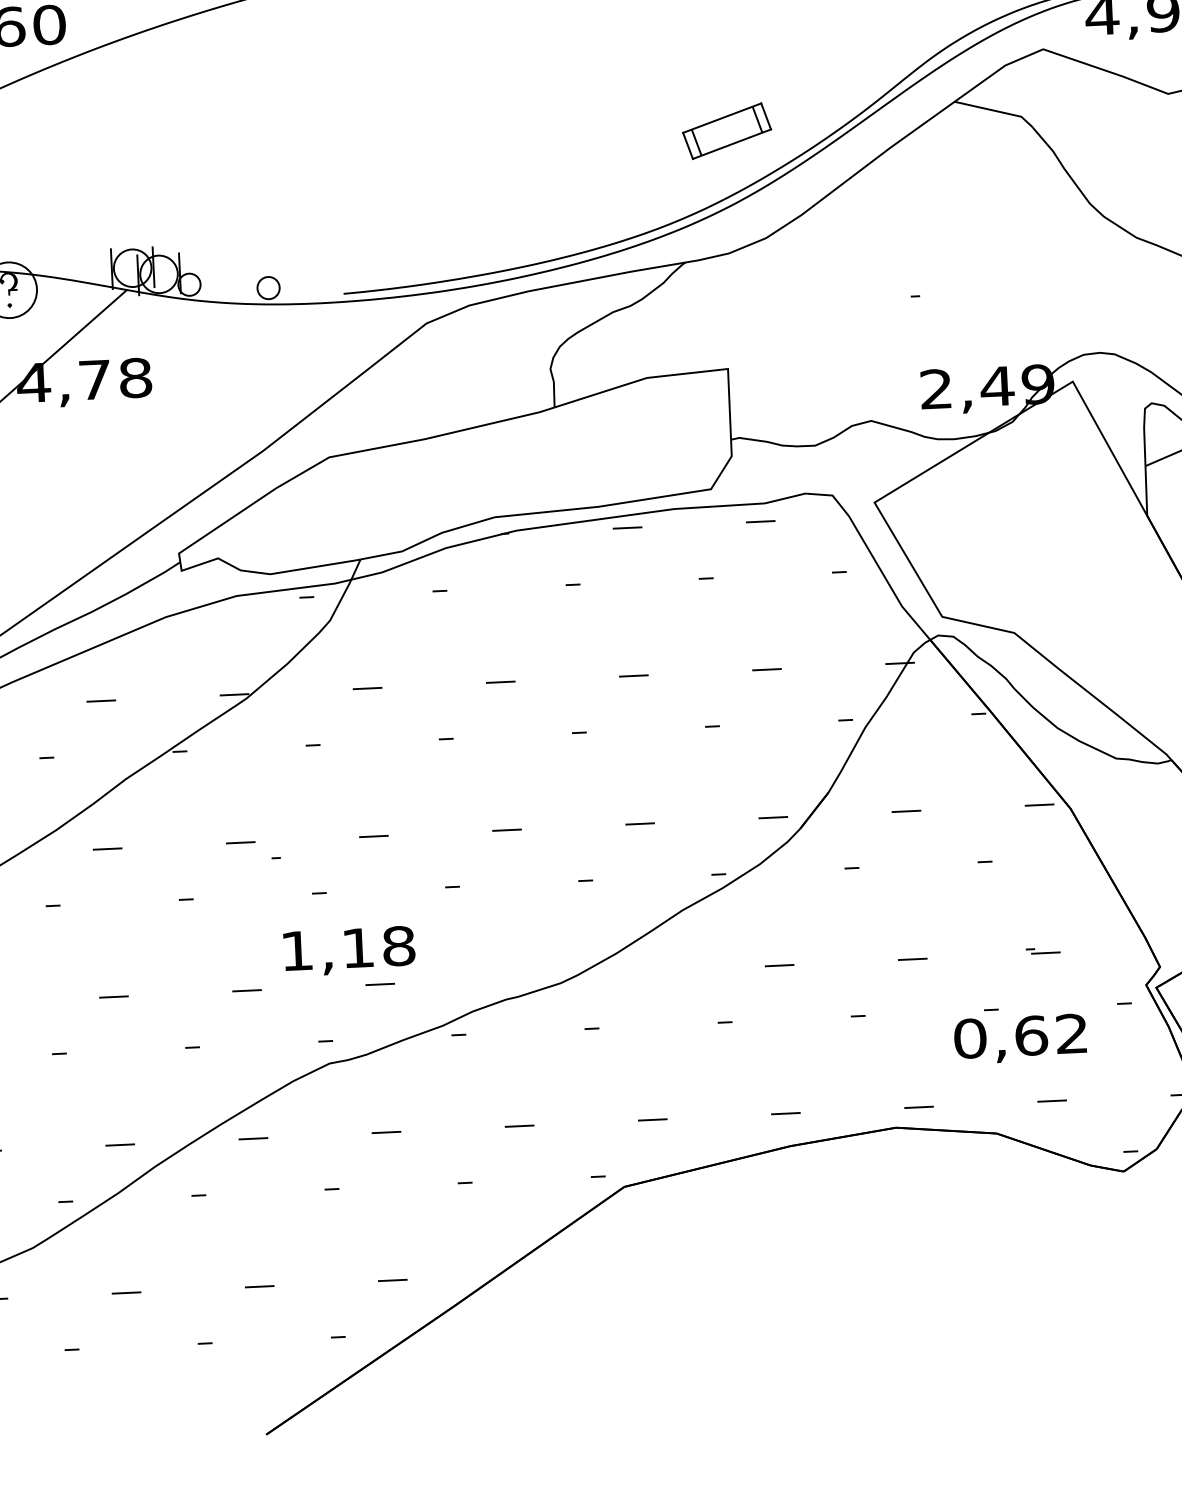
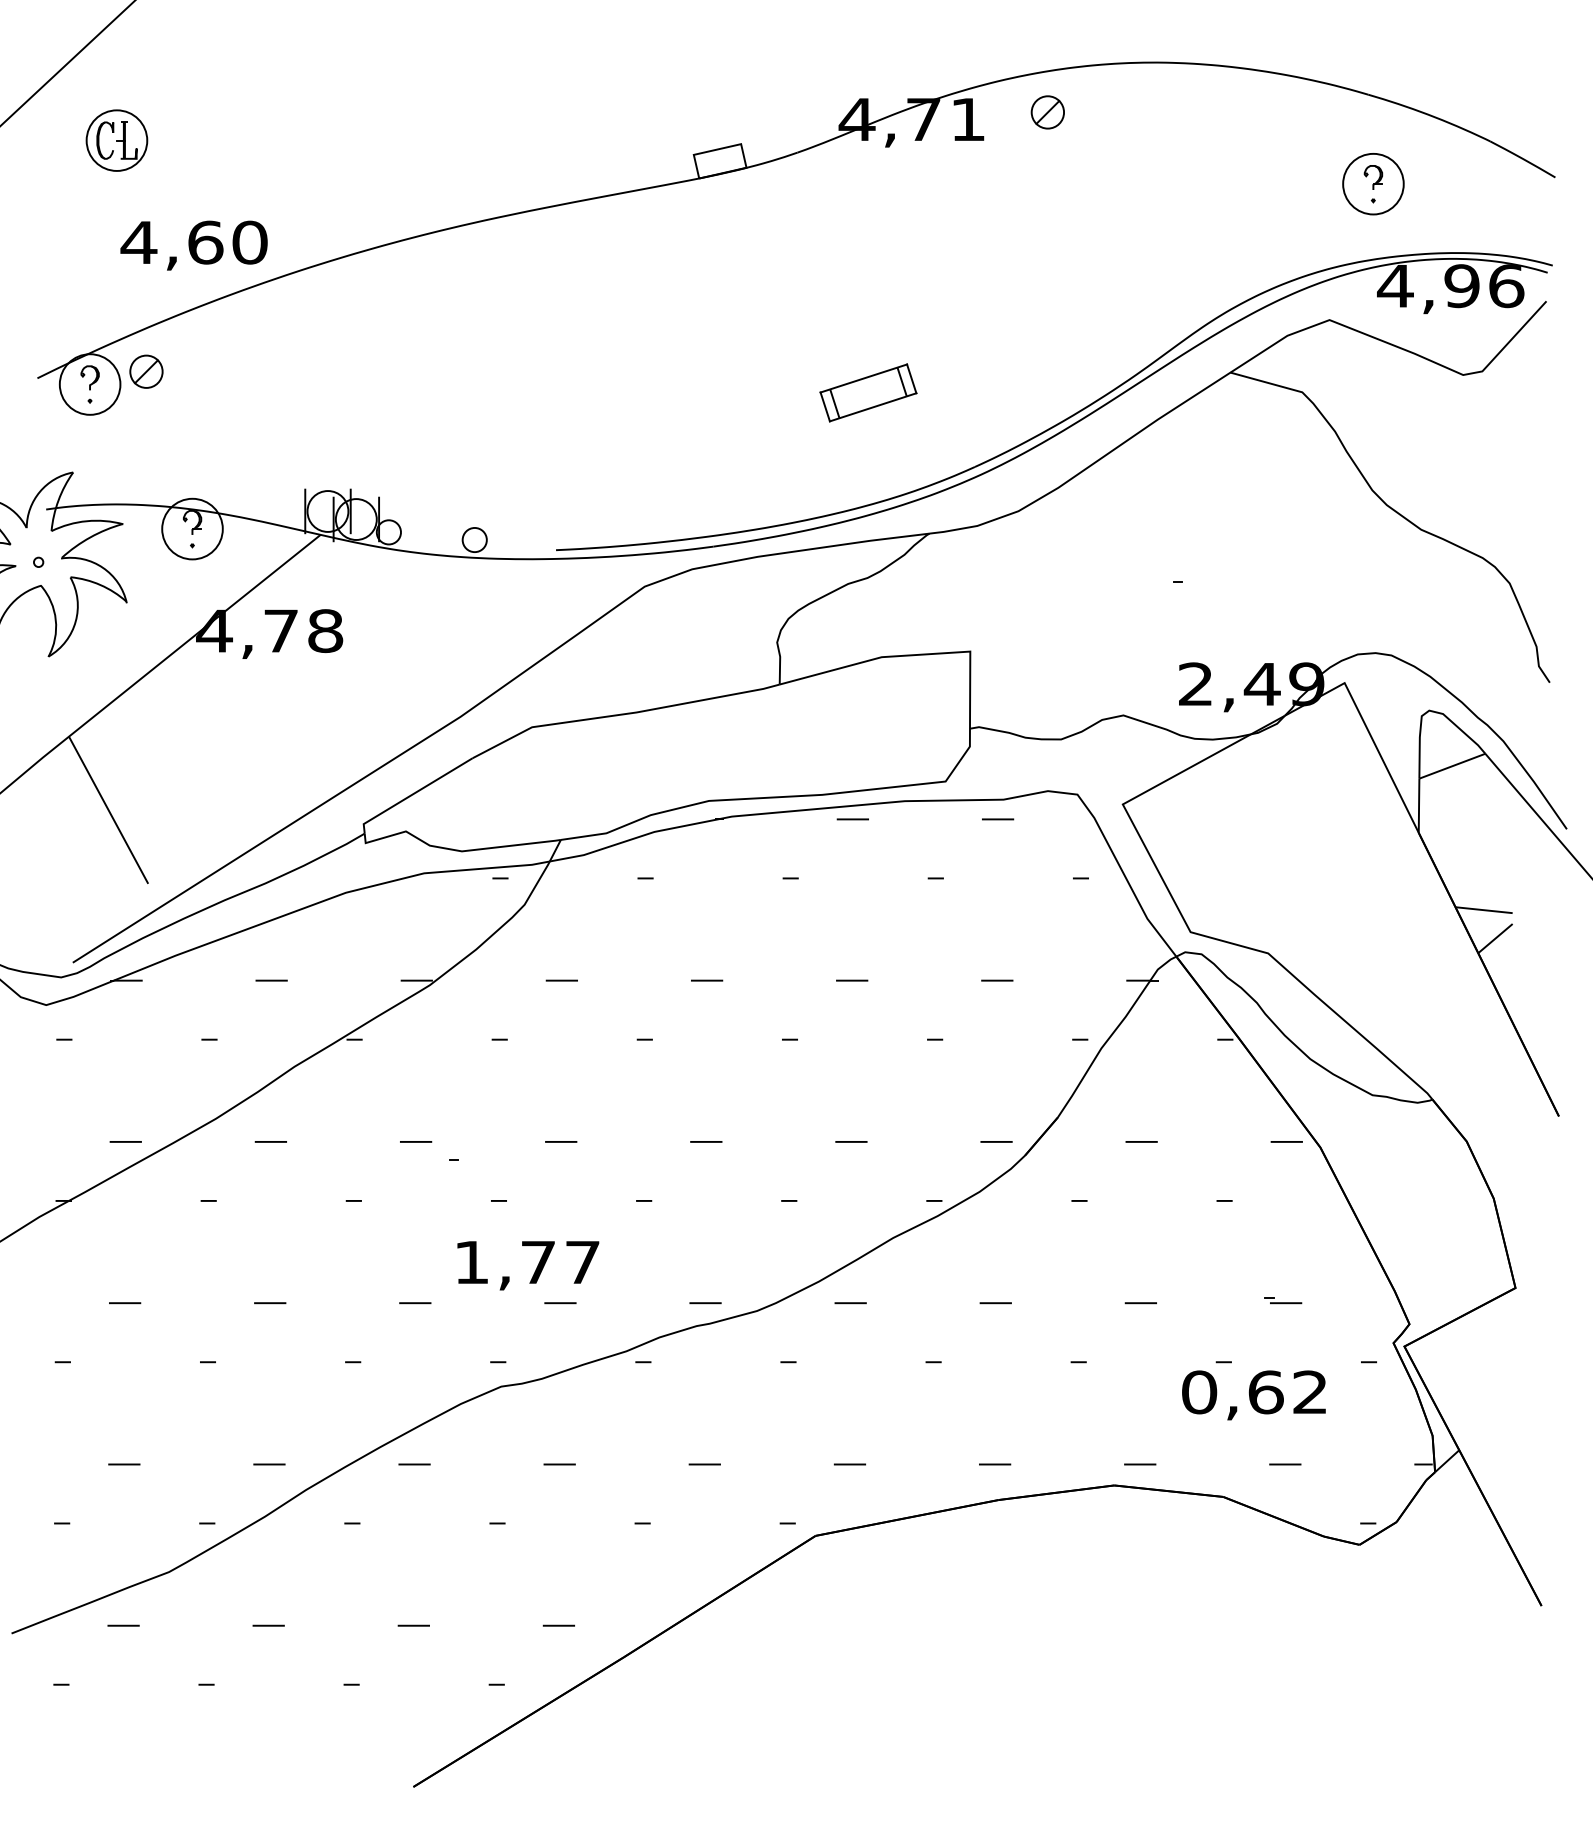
part: (727, 130) -> (868, 392), moved
text: (379, 947) -> (561, 1262), 1,18 -> 1,77
line: (646, 972) -> (850, 1303), added
line: (513, 978) -> (705, 1303), added

